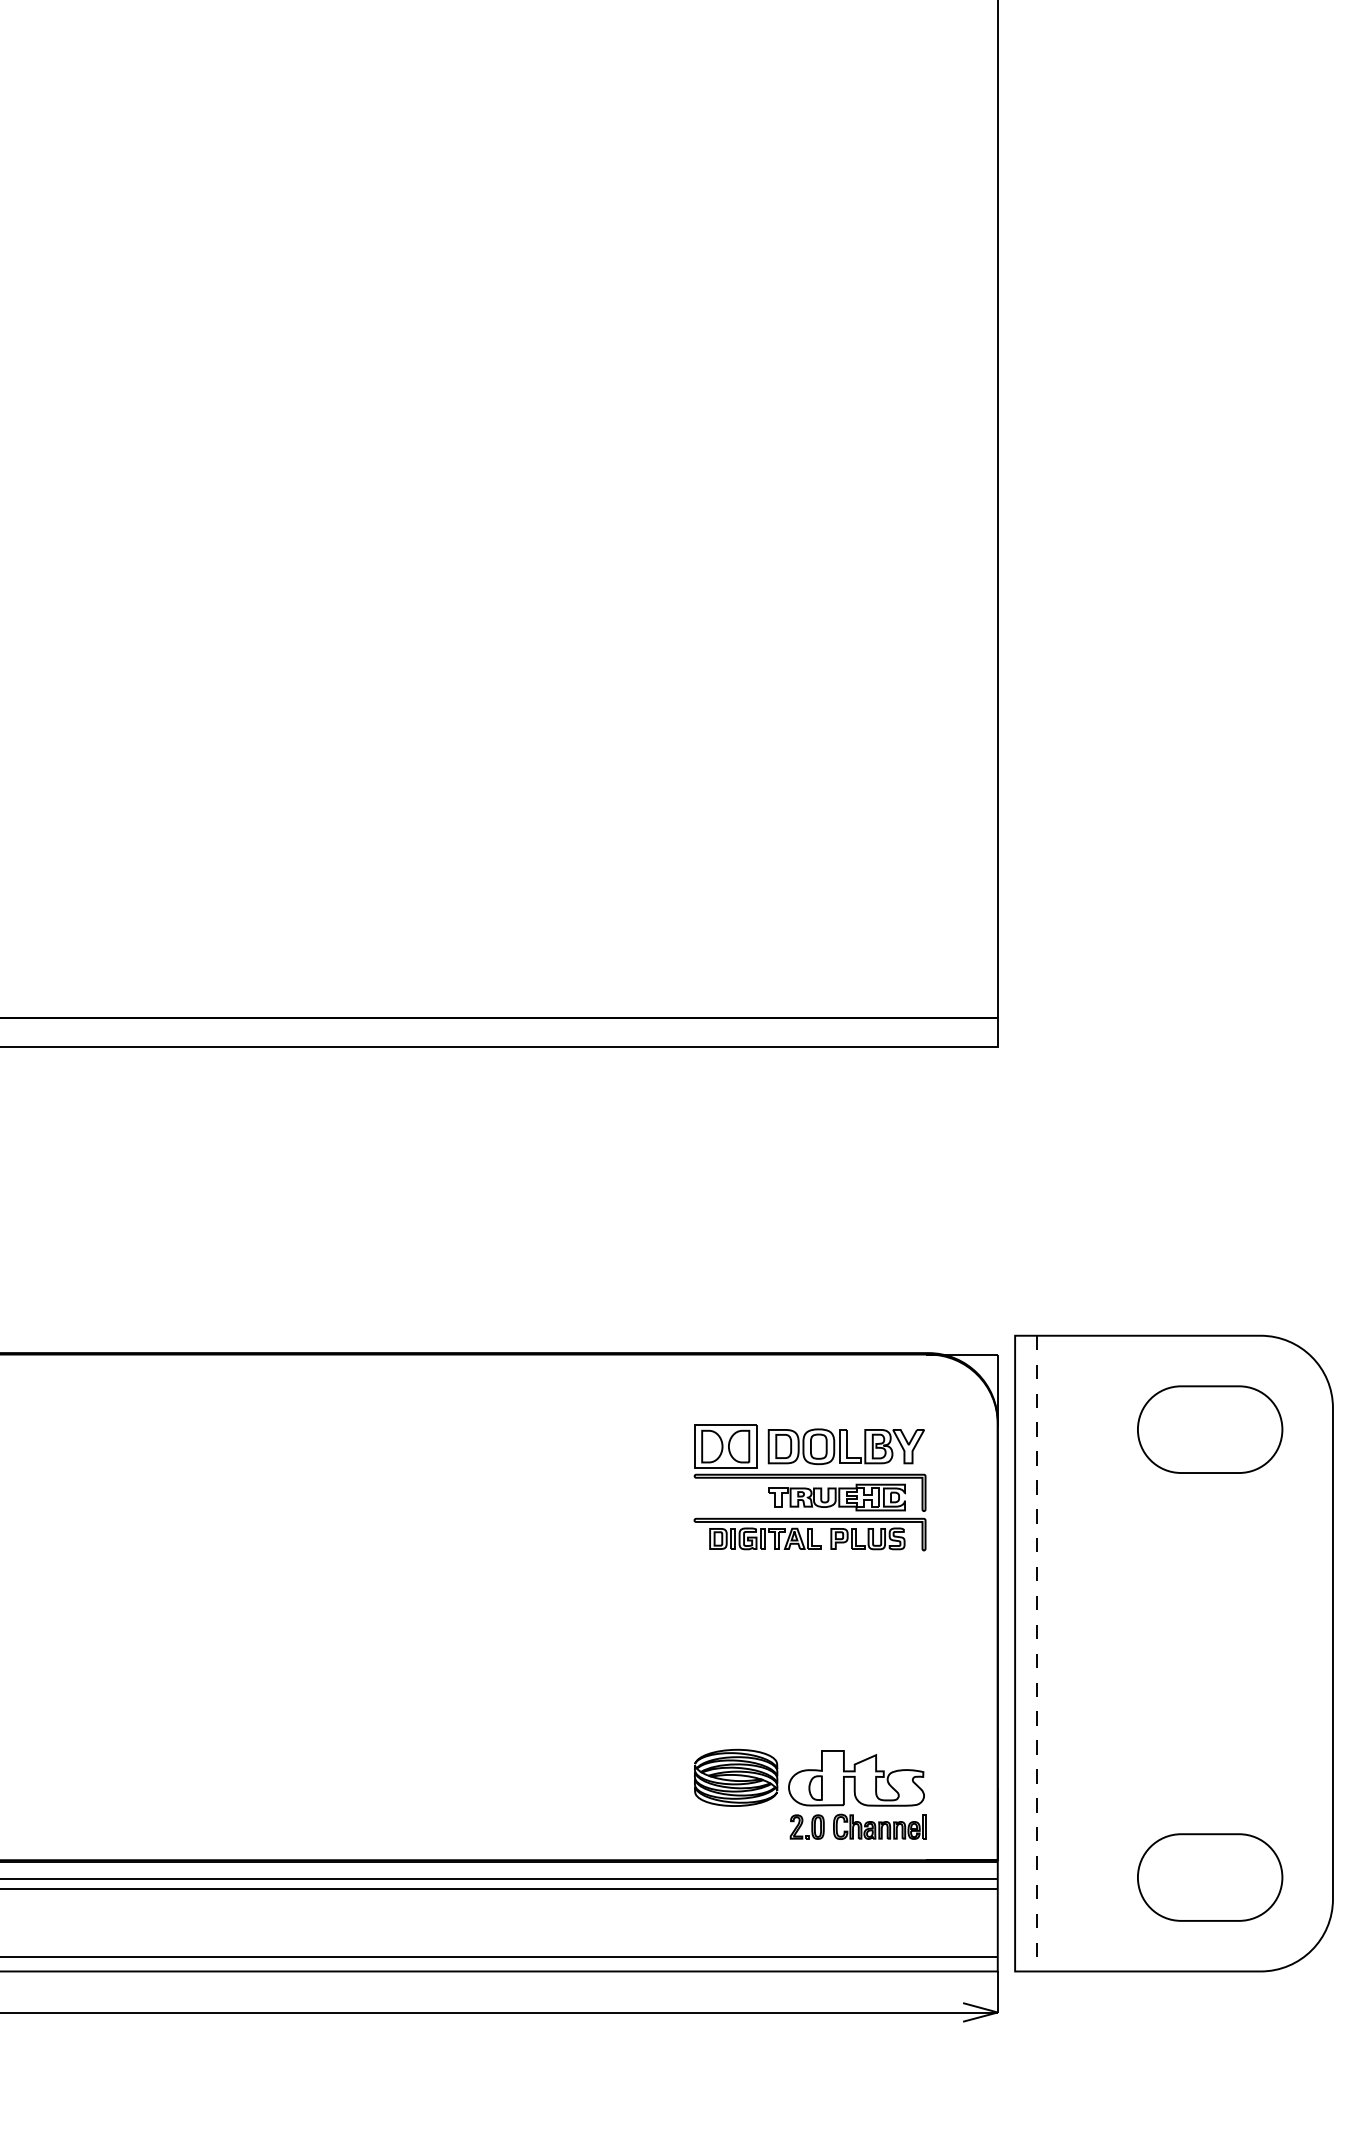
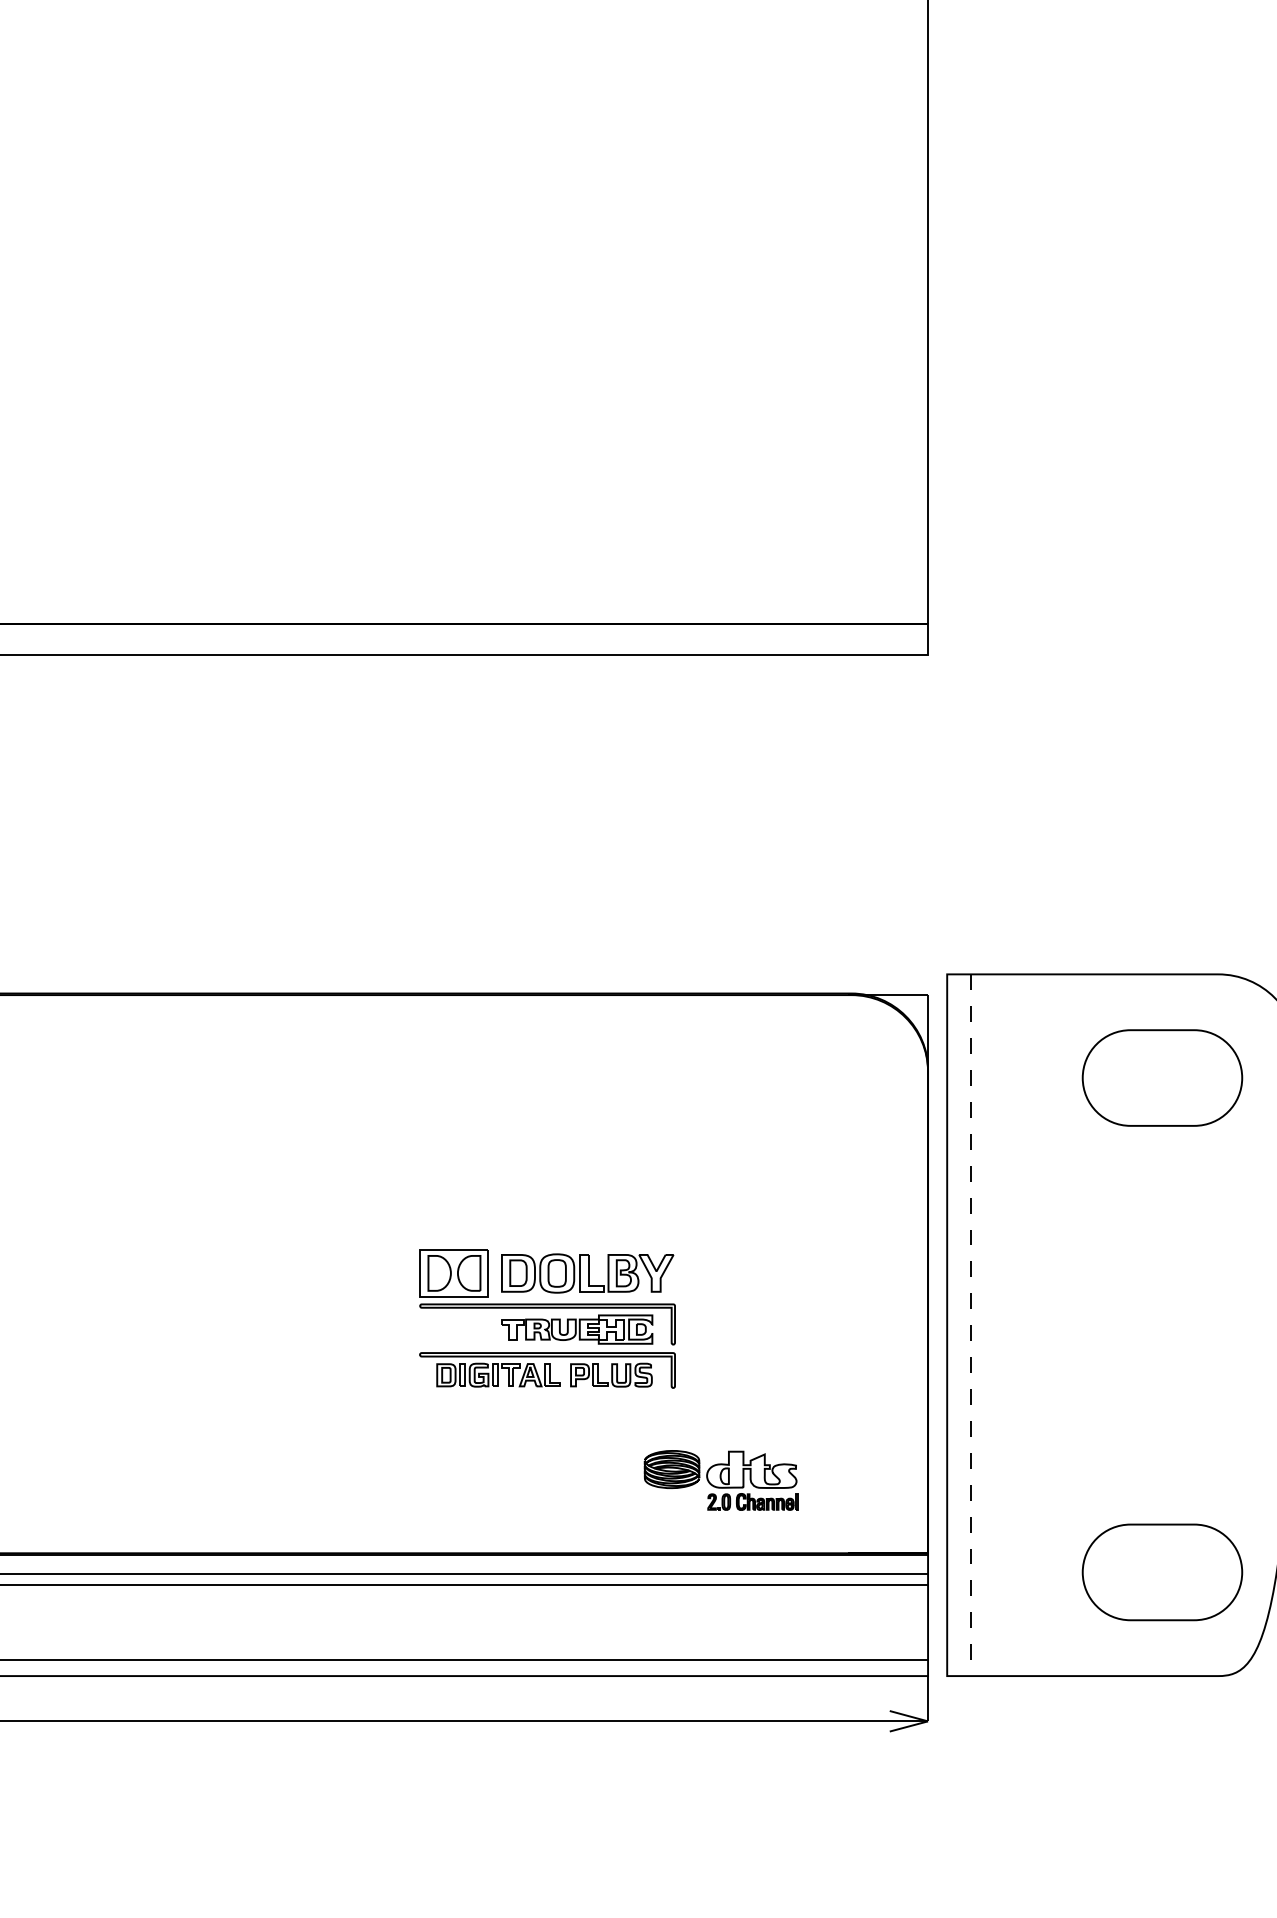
part: (809, 1487) -> (546, 1318), moved
part: (810, 1793) -> (721, 1479), size x0.6

